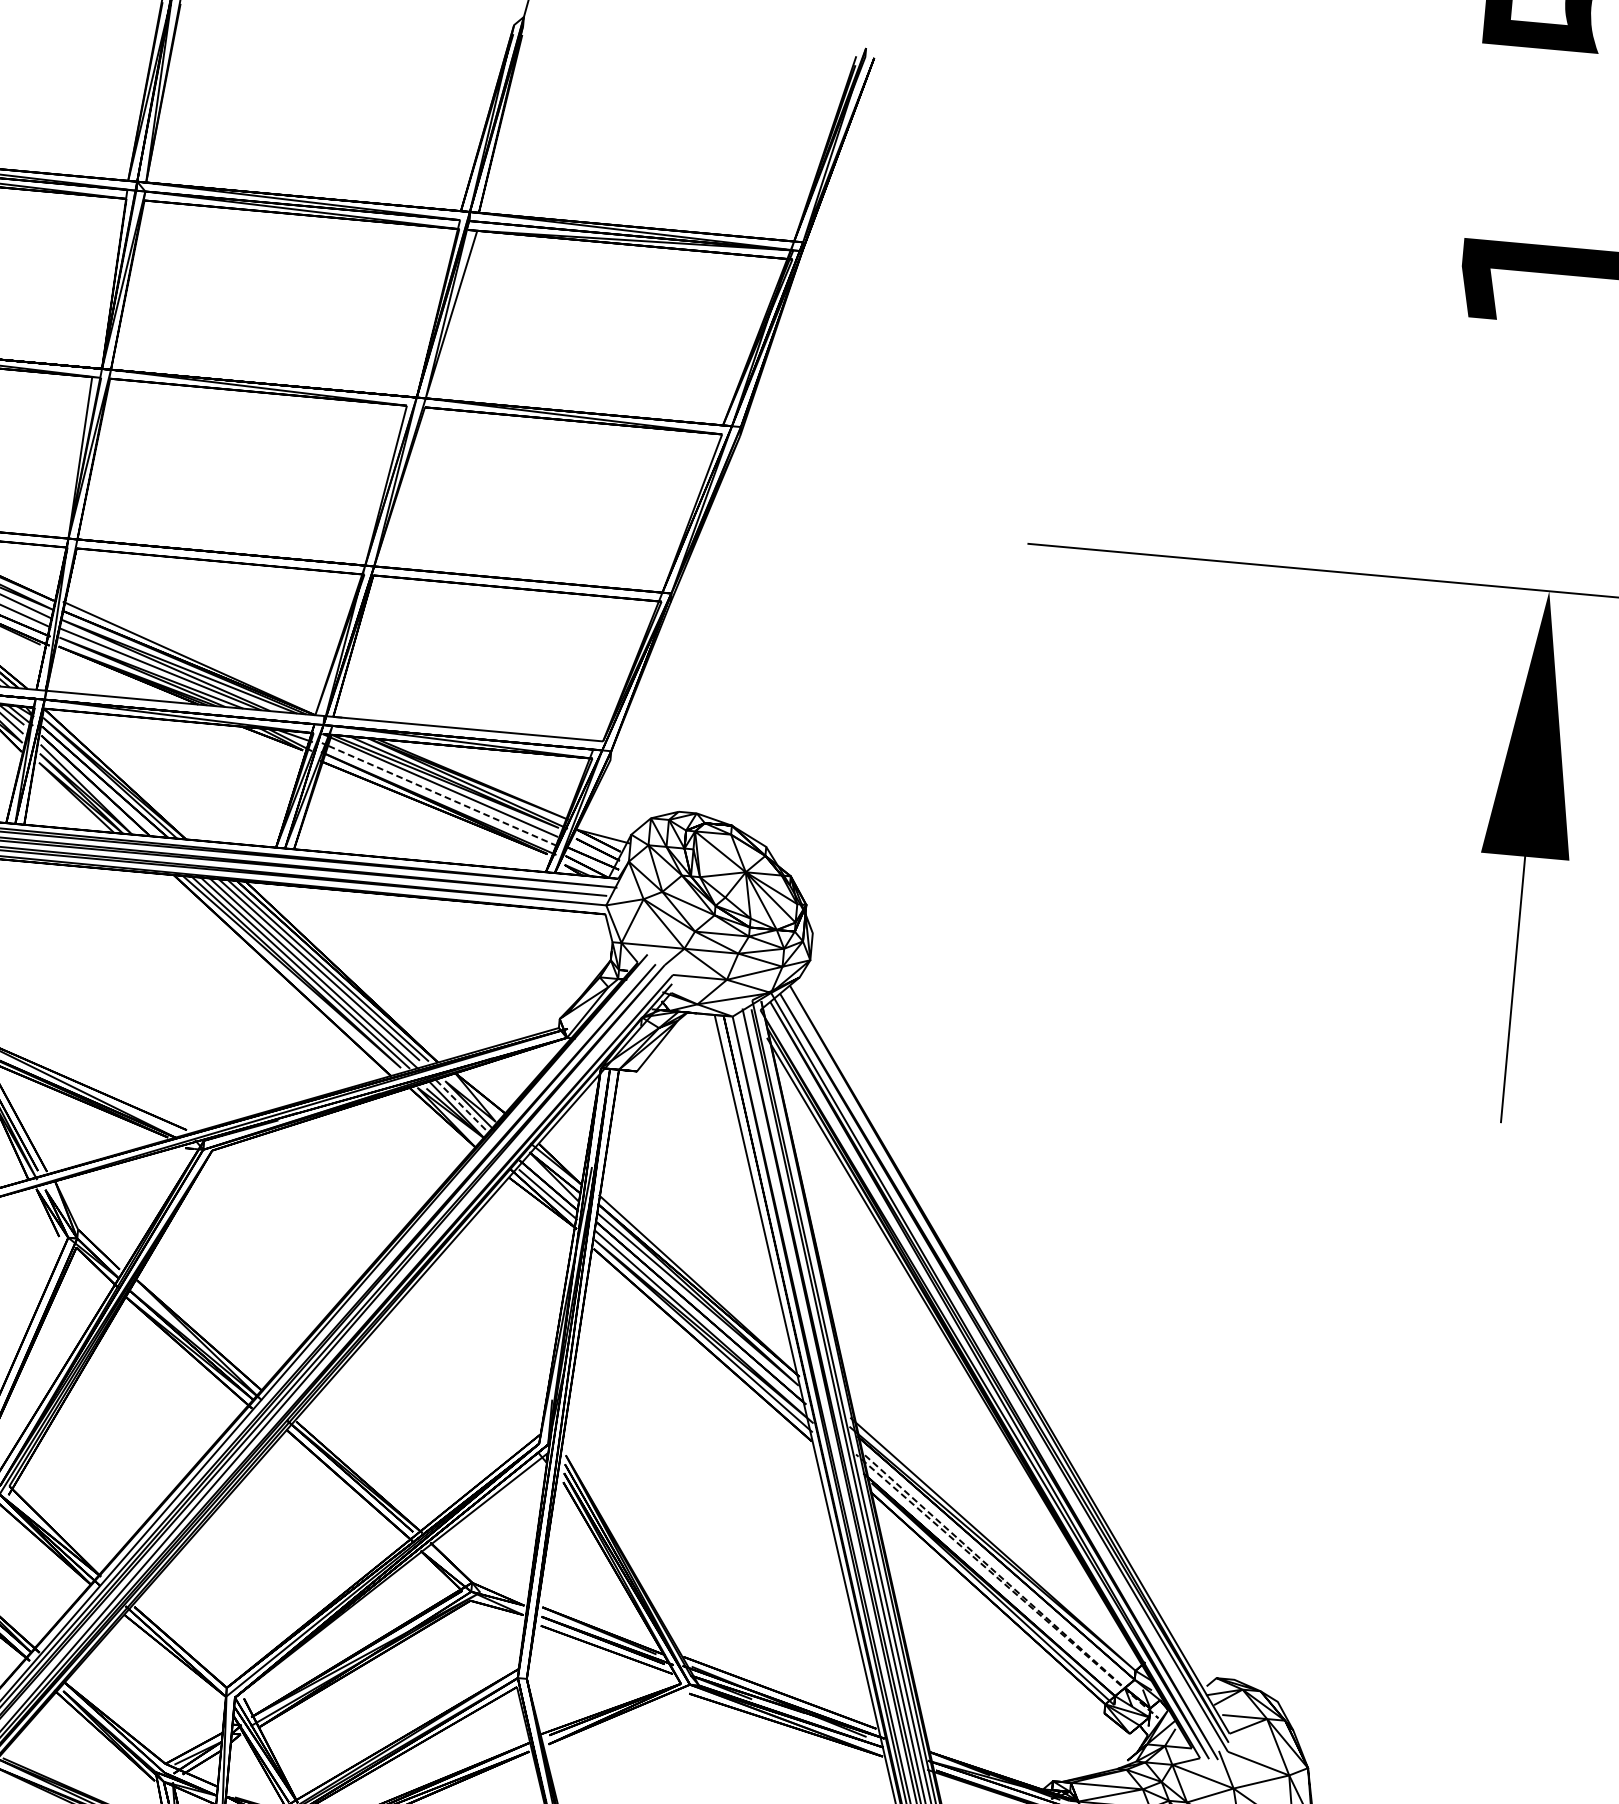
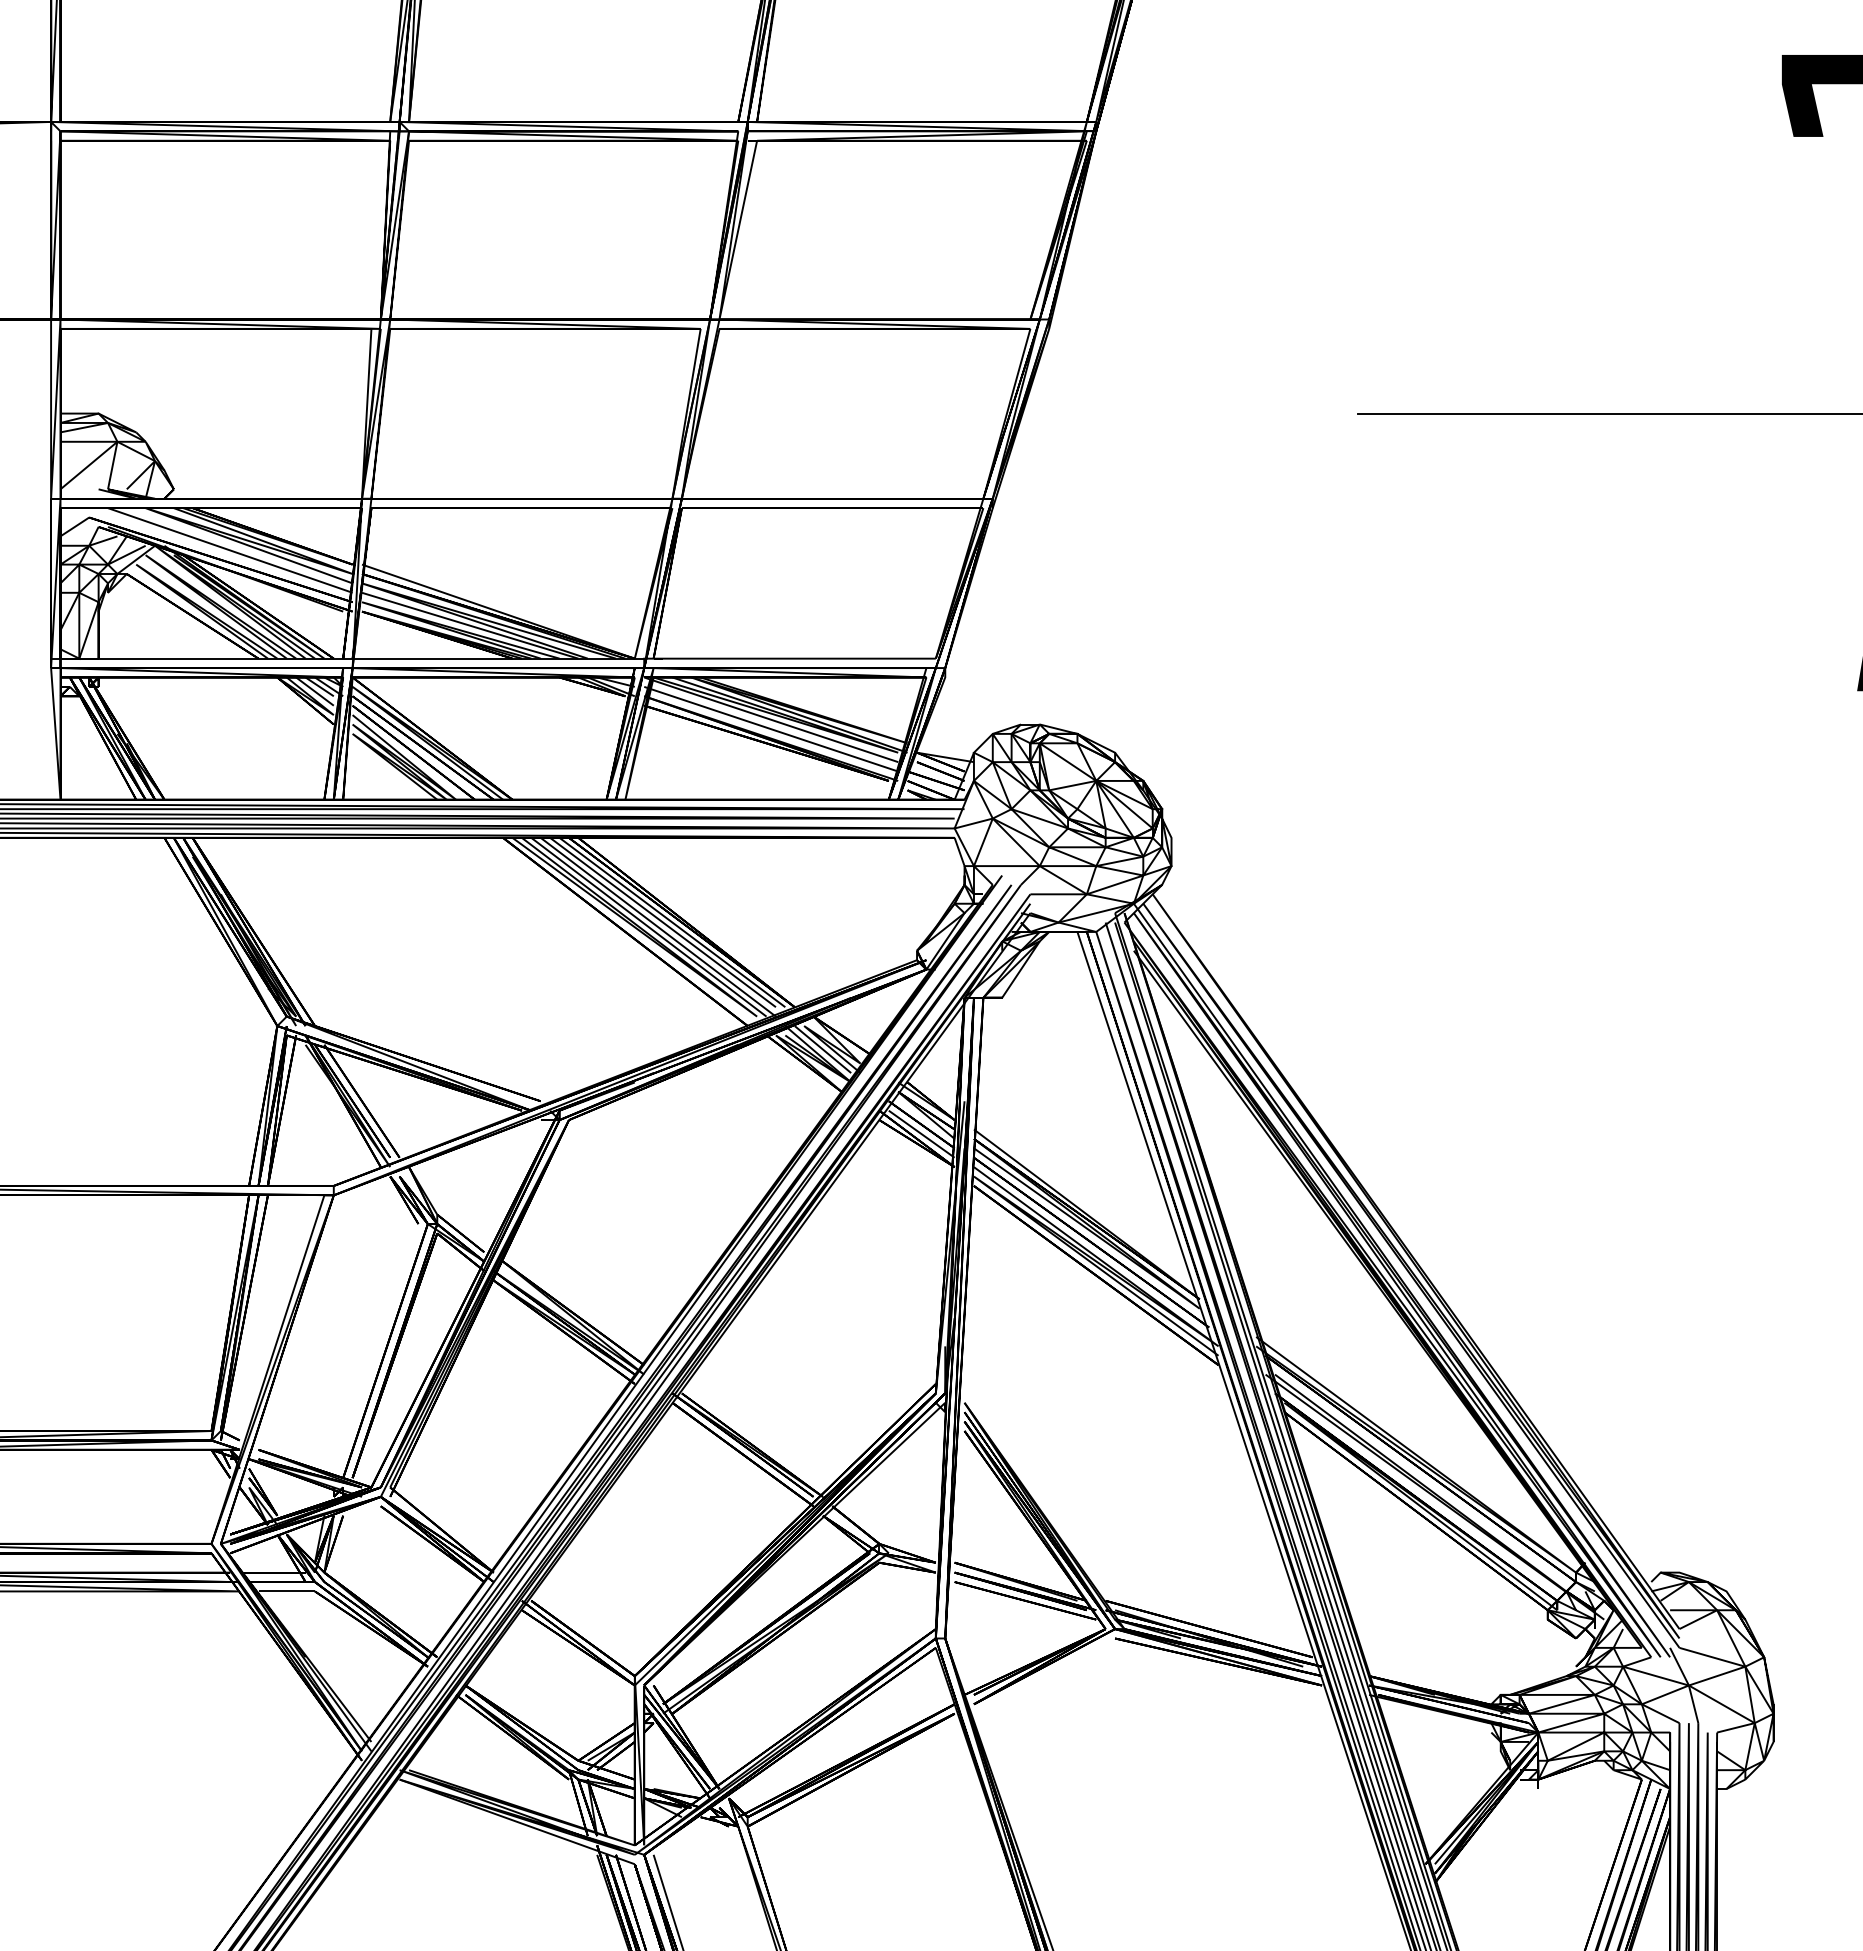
line: (439, 794) -> (771, 729), dashed -> solid
line: (460, 1105) -> (822, 1049), dashed -> solid
line: (1156, 1715) -> (1601, 1617), dashed -> solid

